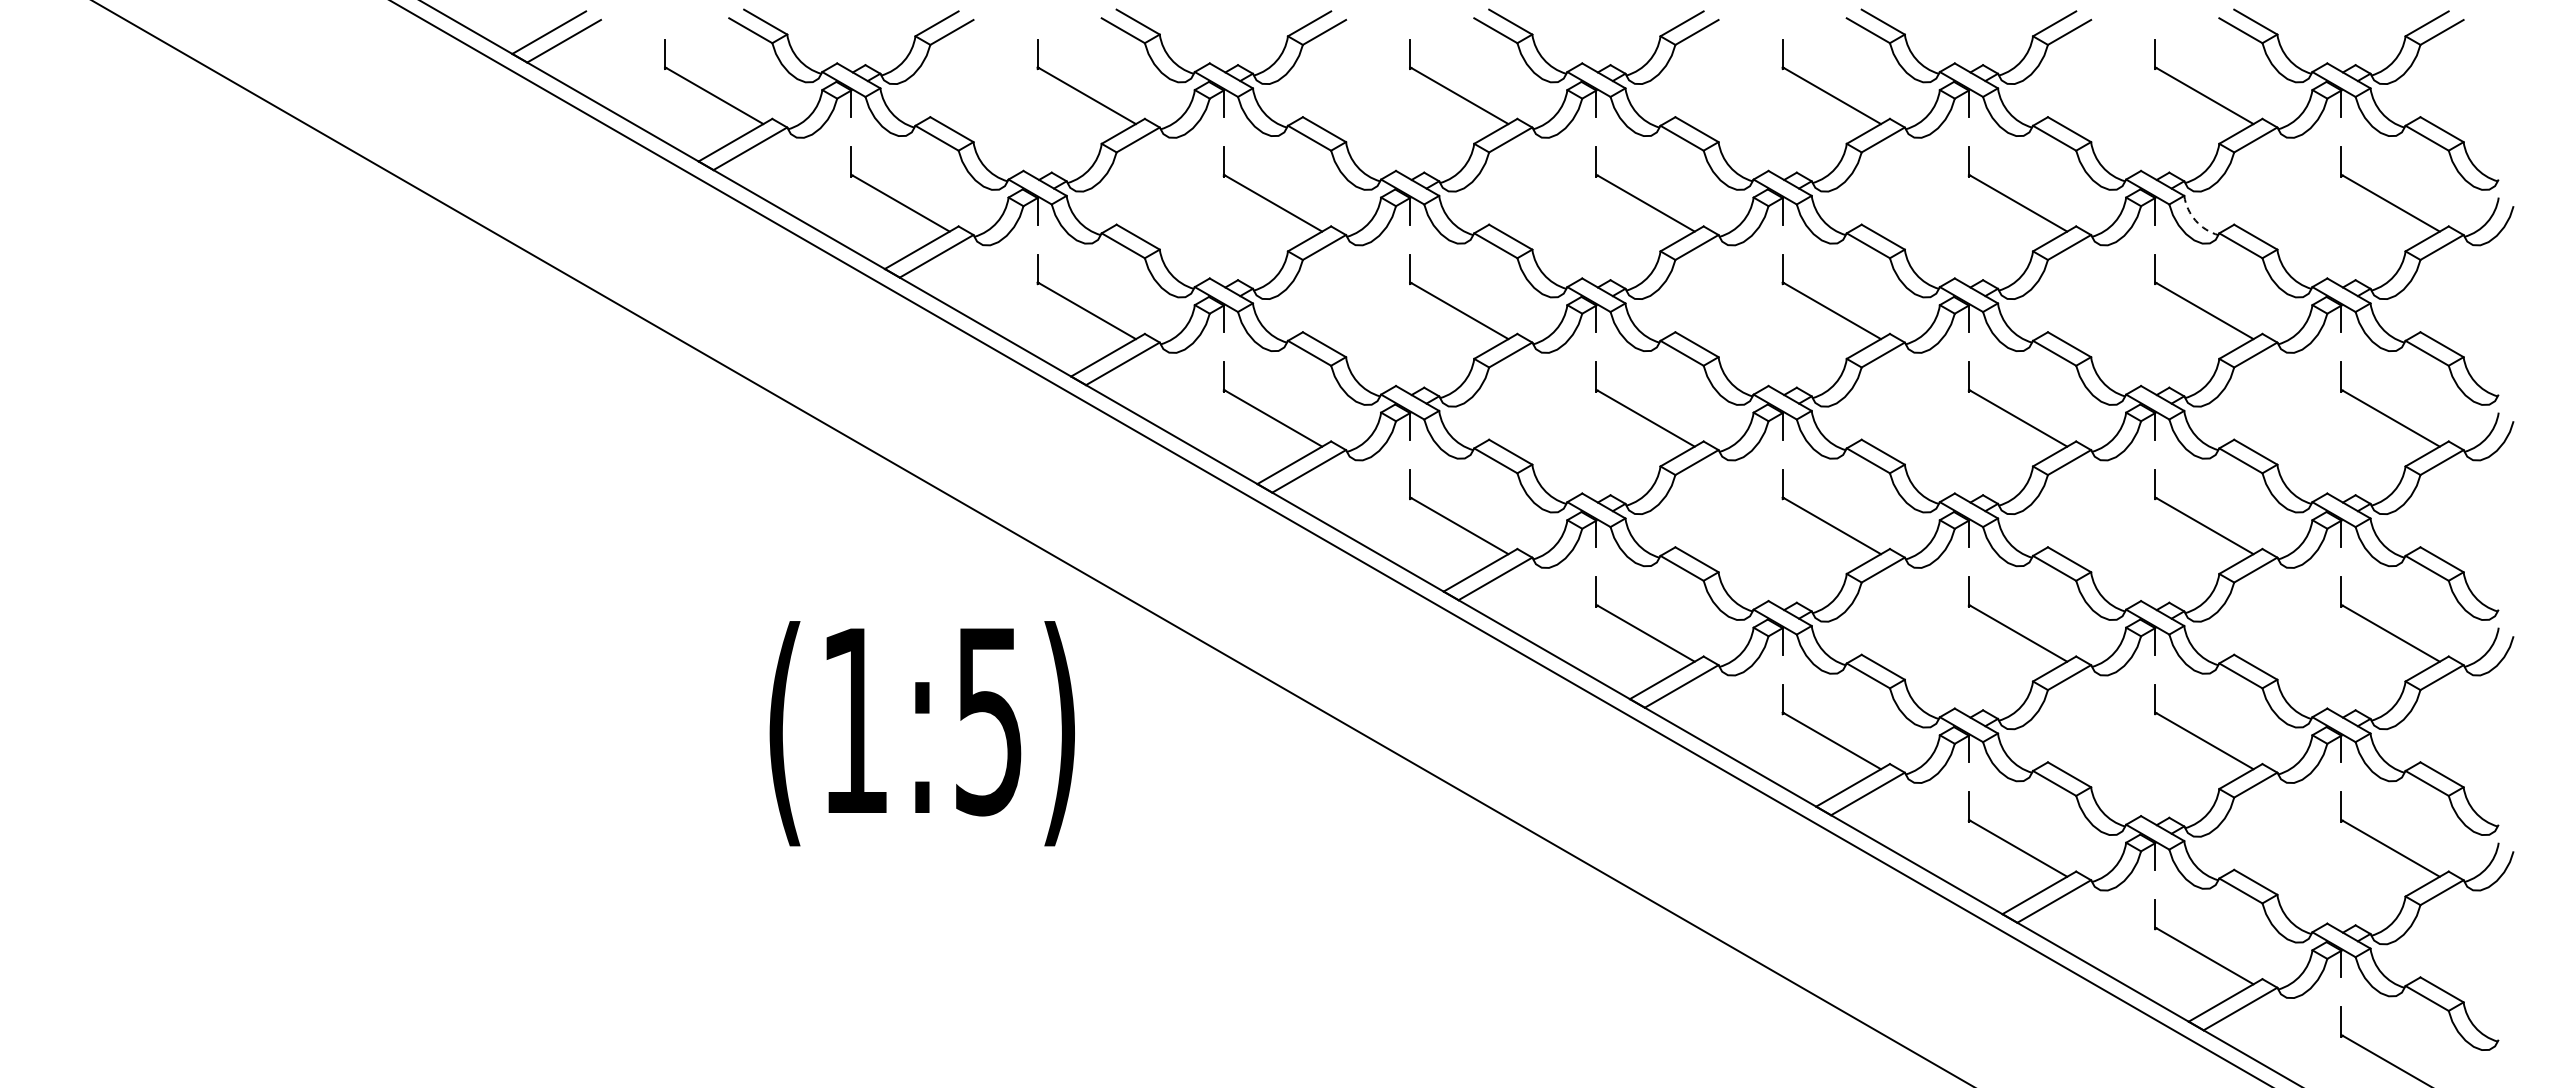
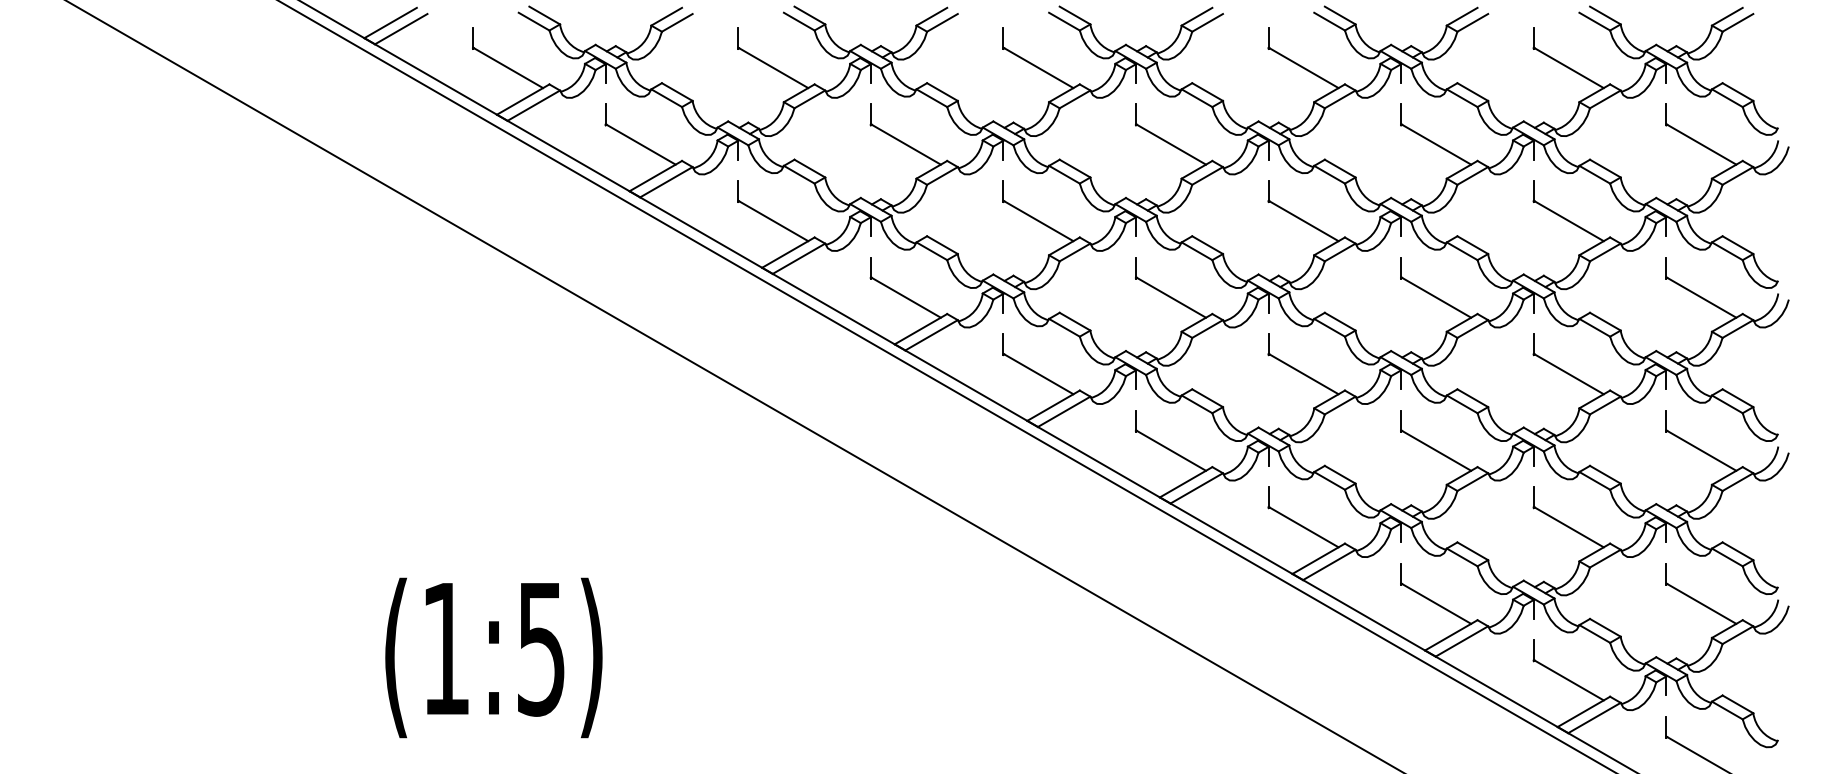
arc: (2195, 220) -> (1562, 156), dashed -> solid
text: (921, 733) -> (493, 657), moved

